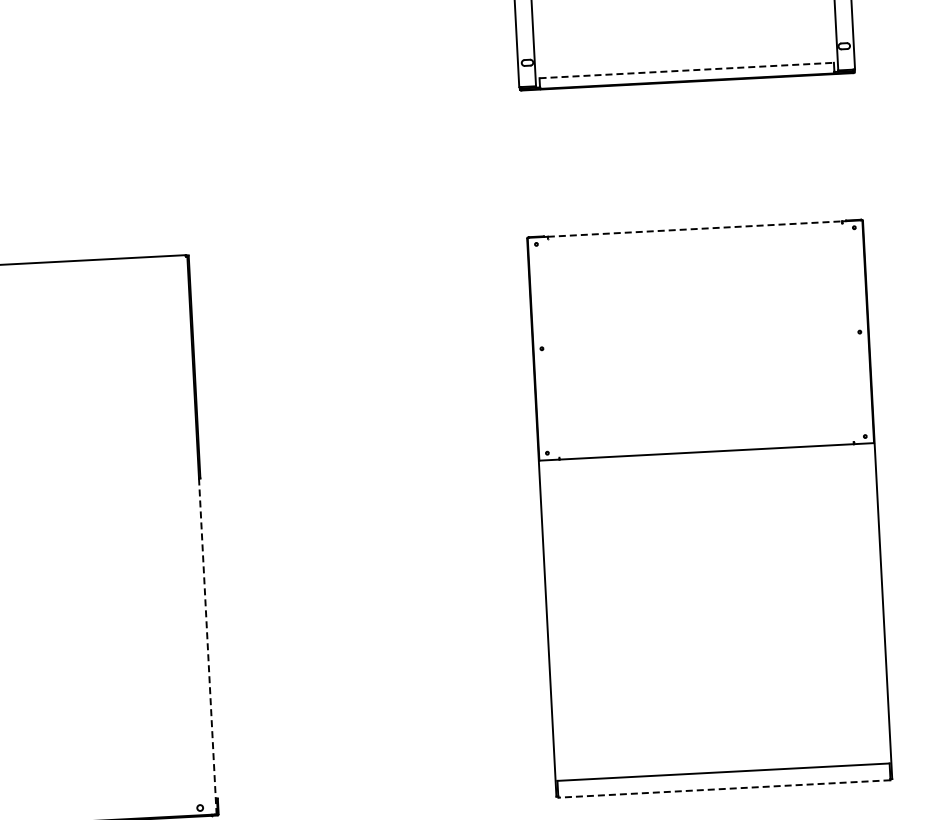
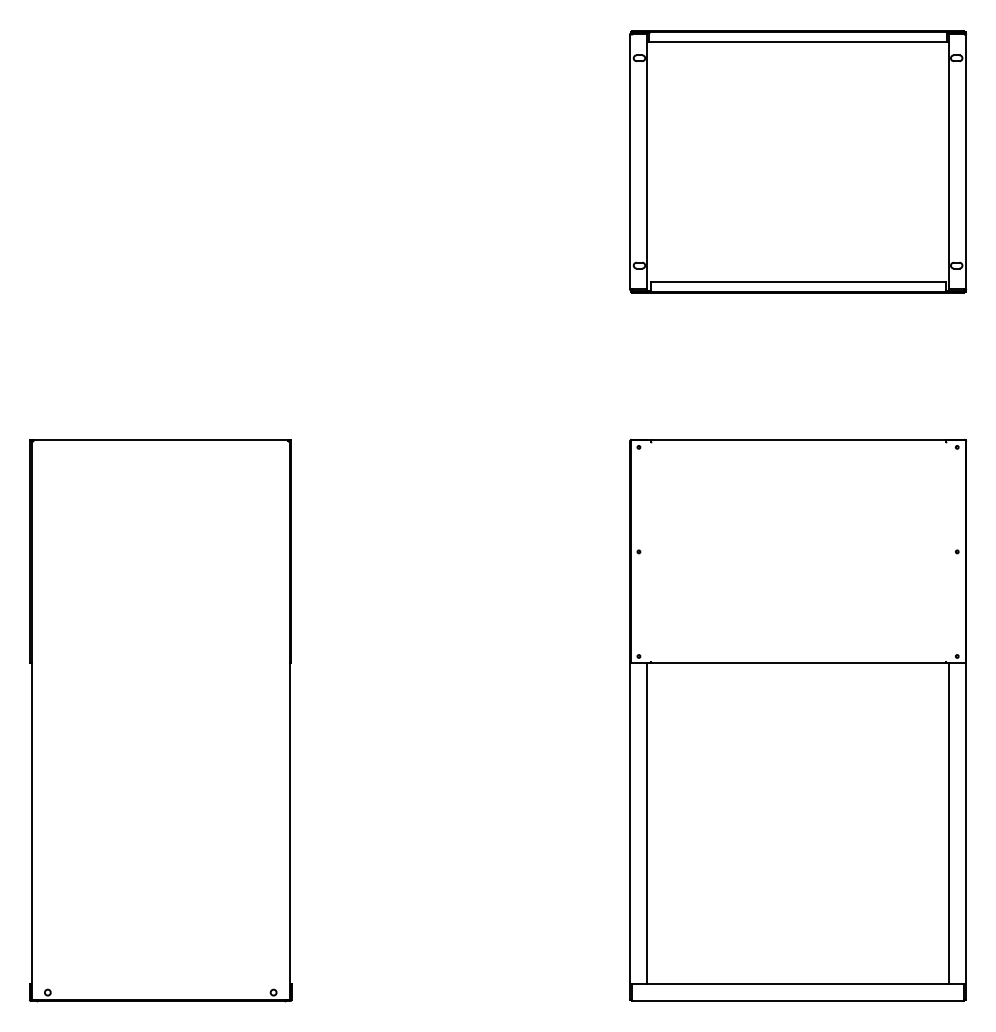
line: (687, 70) -> (798, 281), dashed -> solid
line: (695, 229) -> (798, 440), dashed -> solid
line: (866, 603) -> (949, 823), added
line: (563, 619) -> (646, 823), added
line: (207, 647) -> (289, 832), dashed -> solid
line: (723, 789) -> (797, 1001), dashed -> solid

